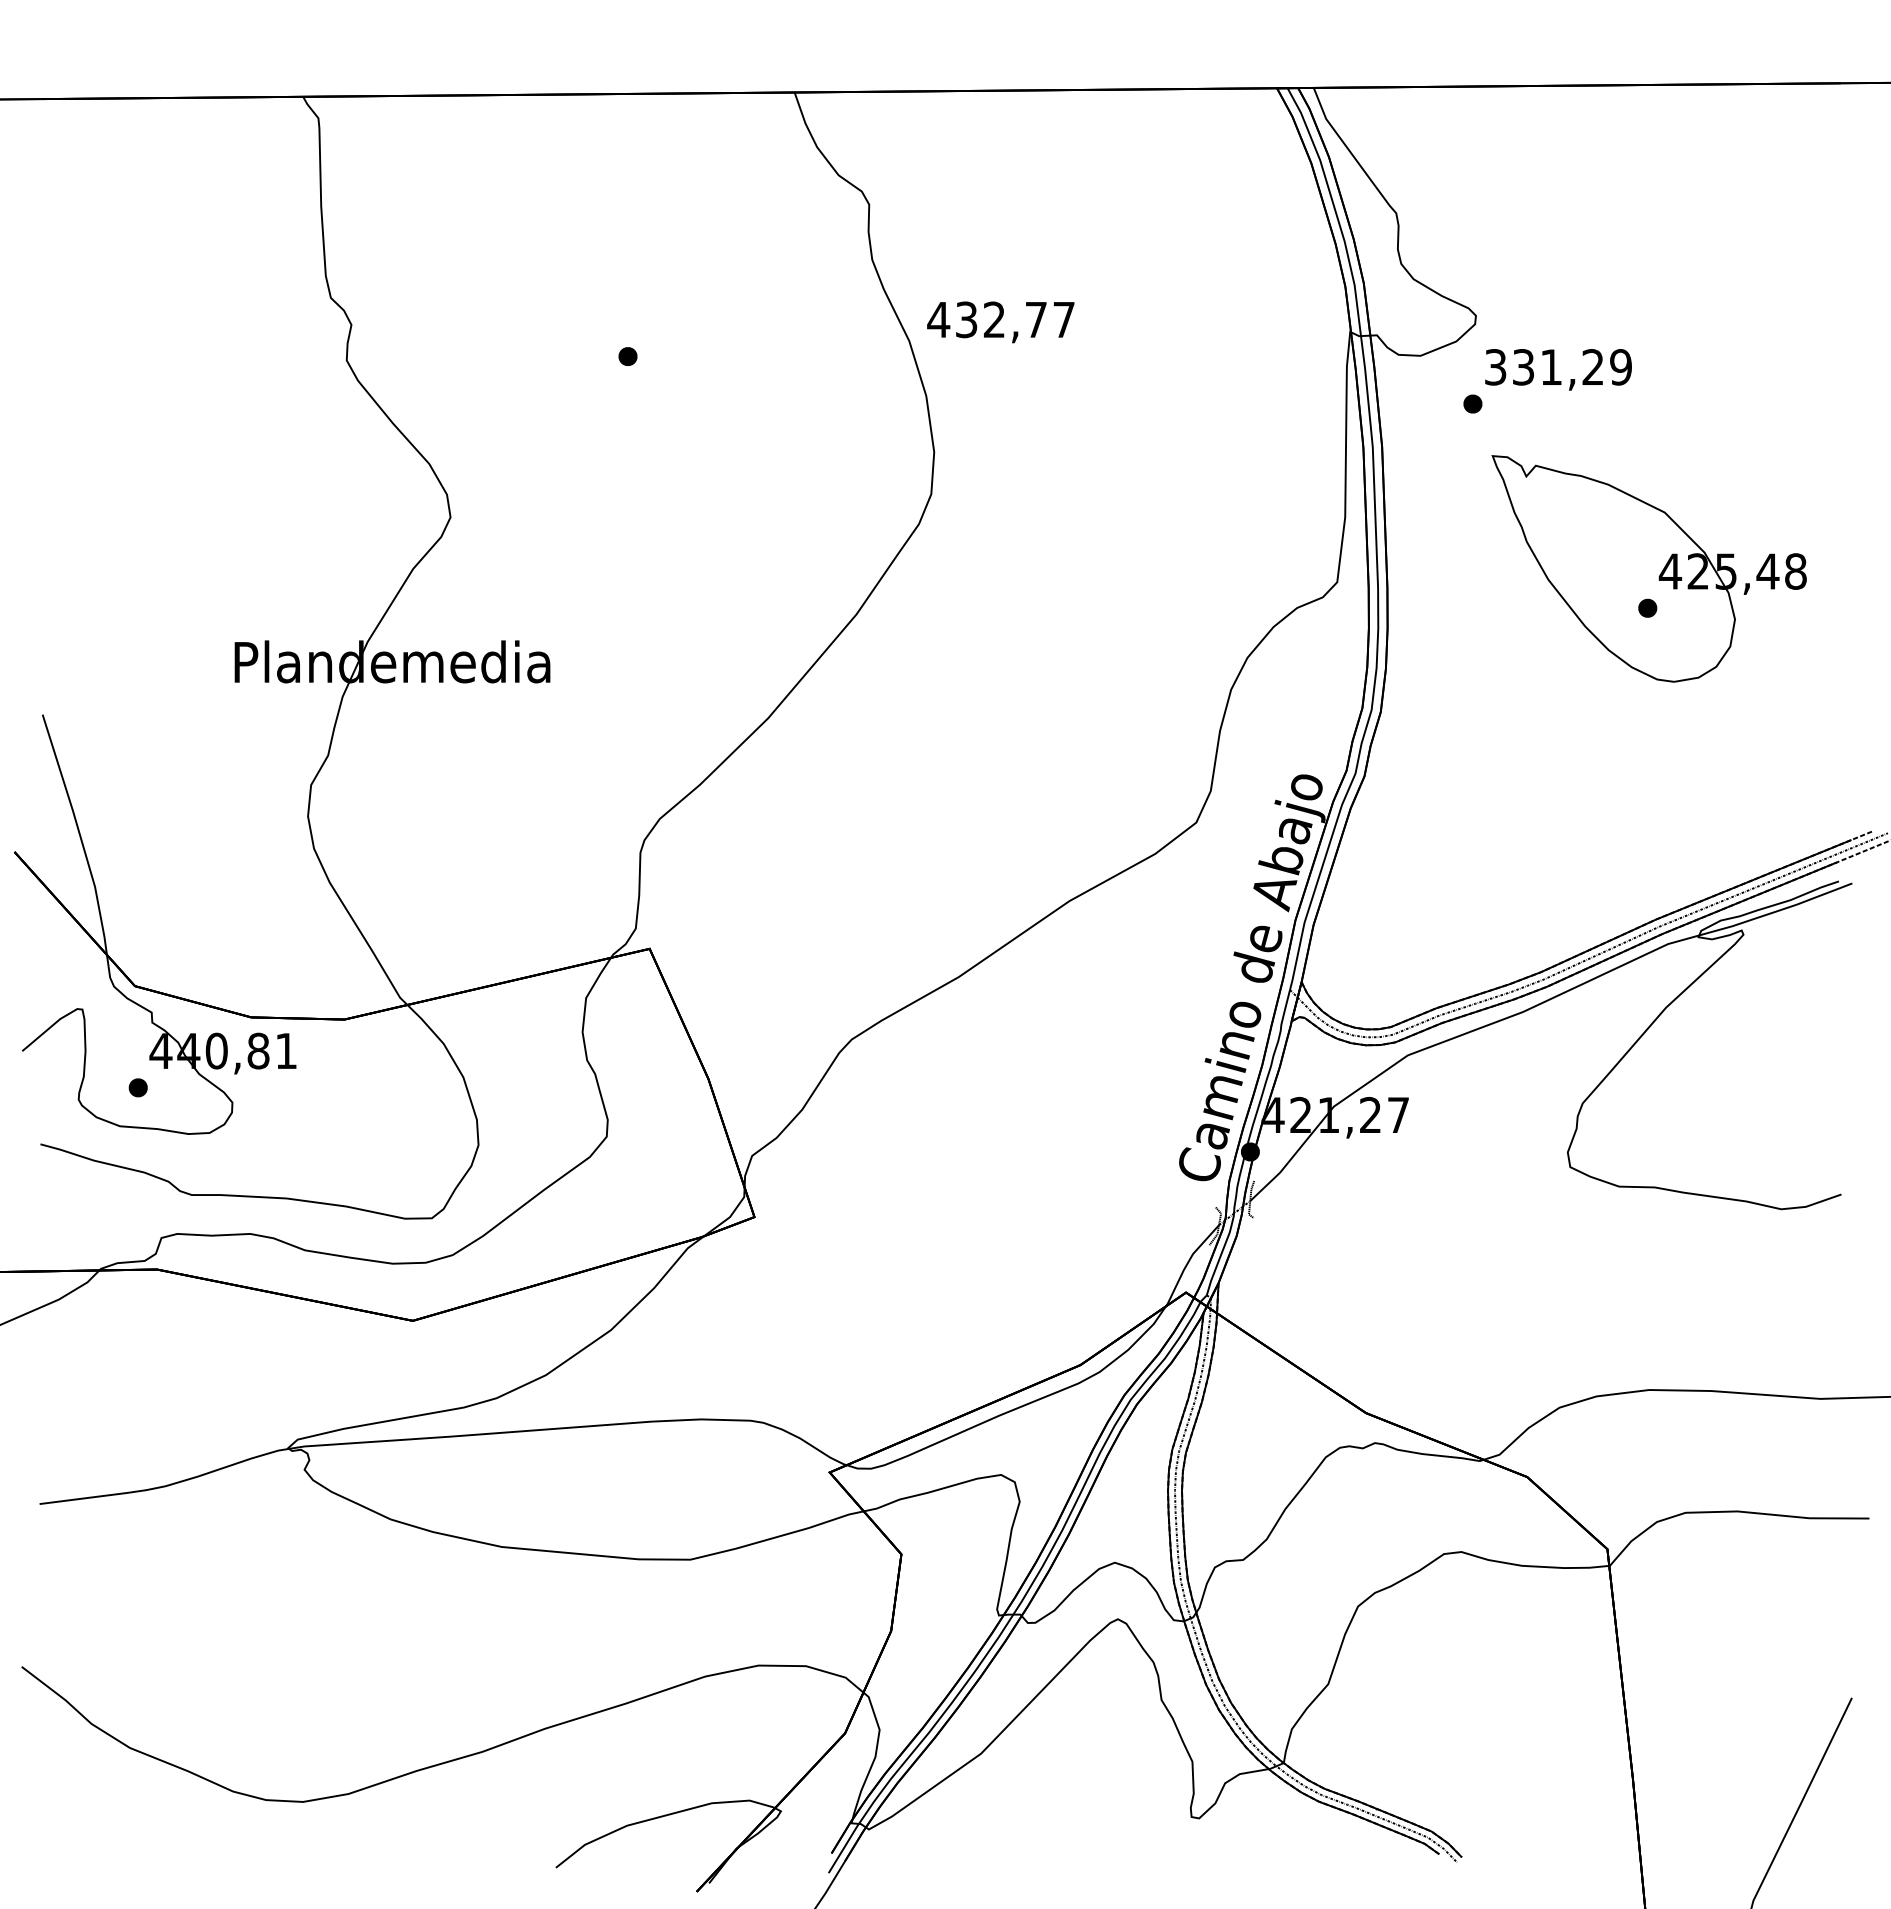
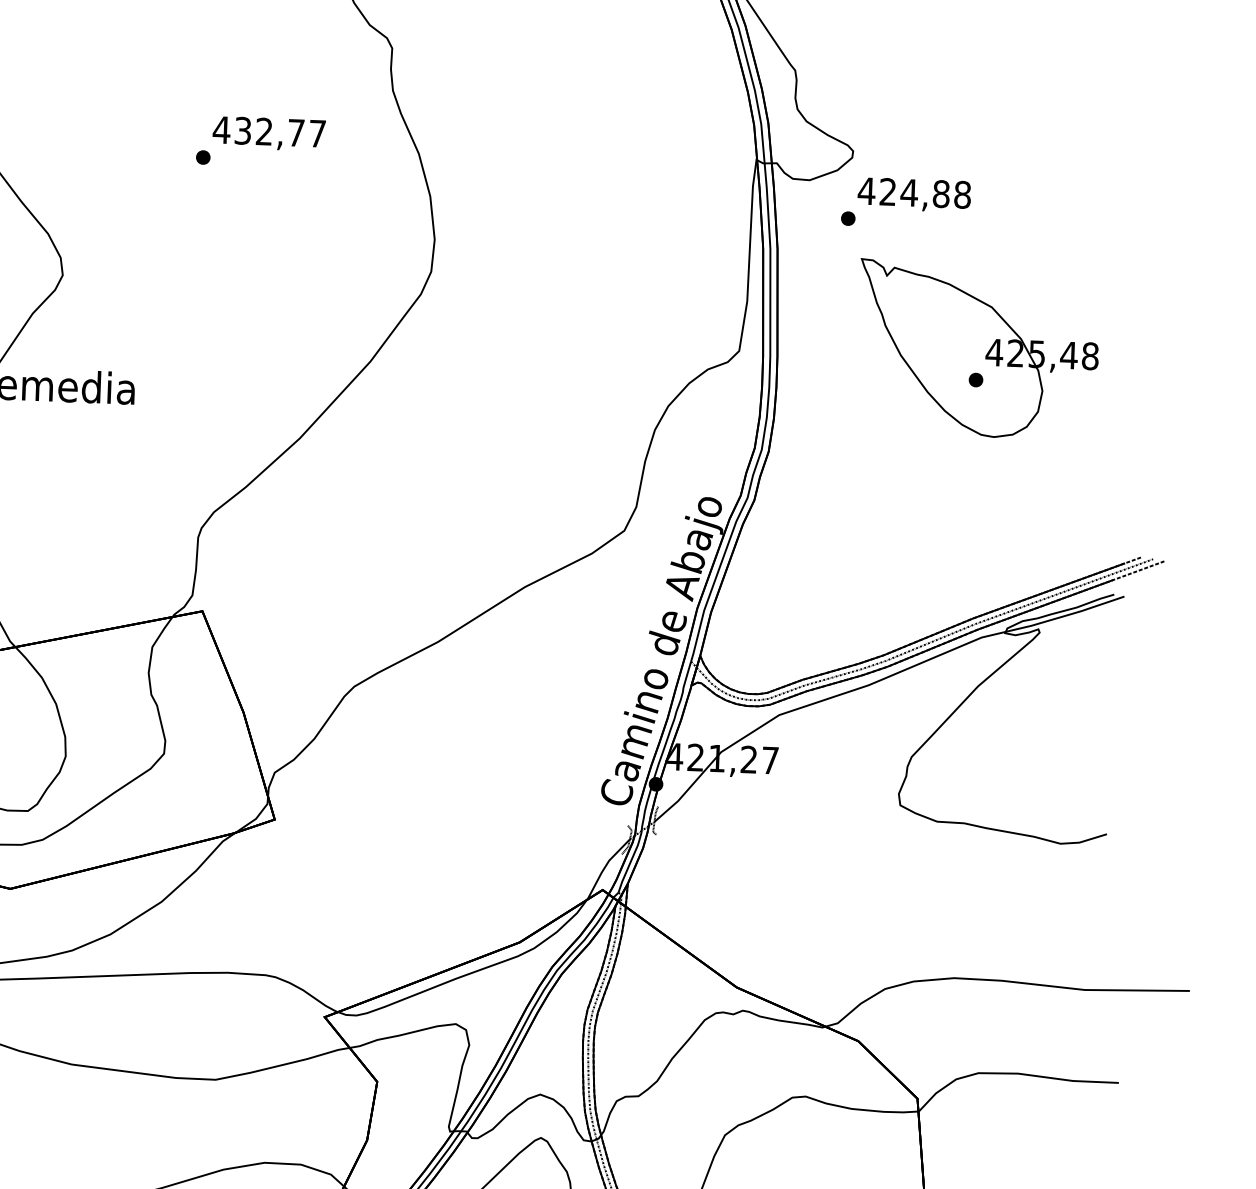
text: (1000, 322) -> (268, 133), moved
text: (1557, 367) -> (914, 193), 331,29 -> 424,88

